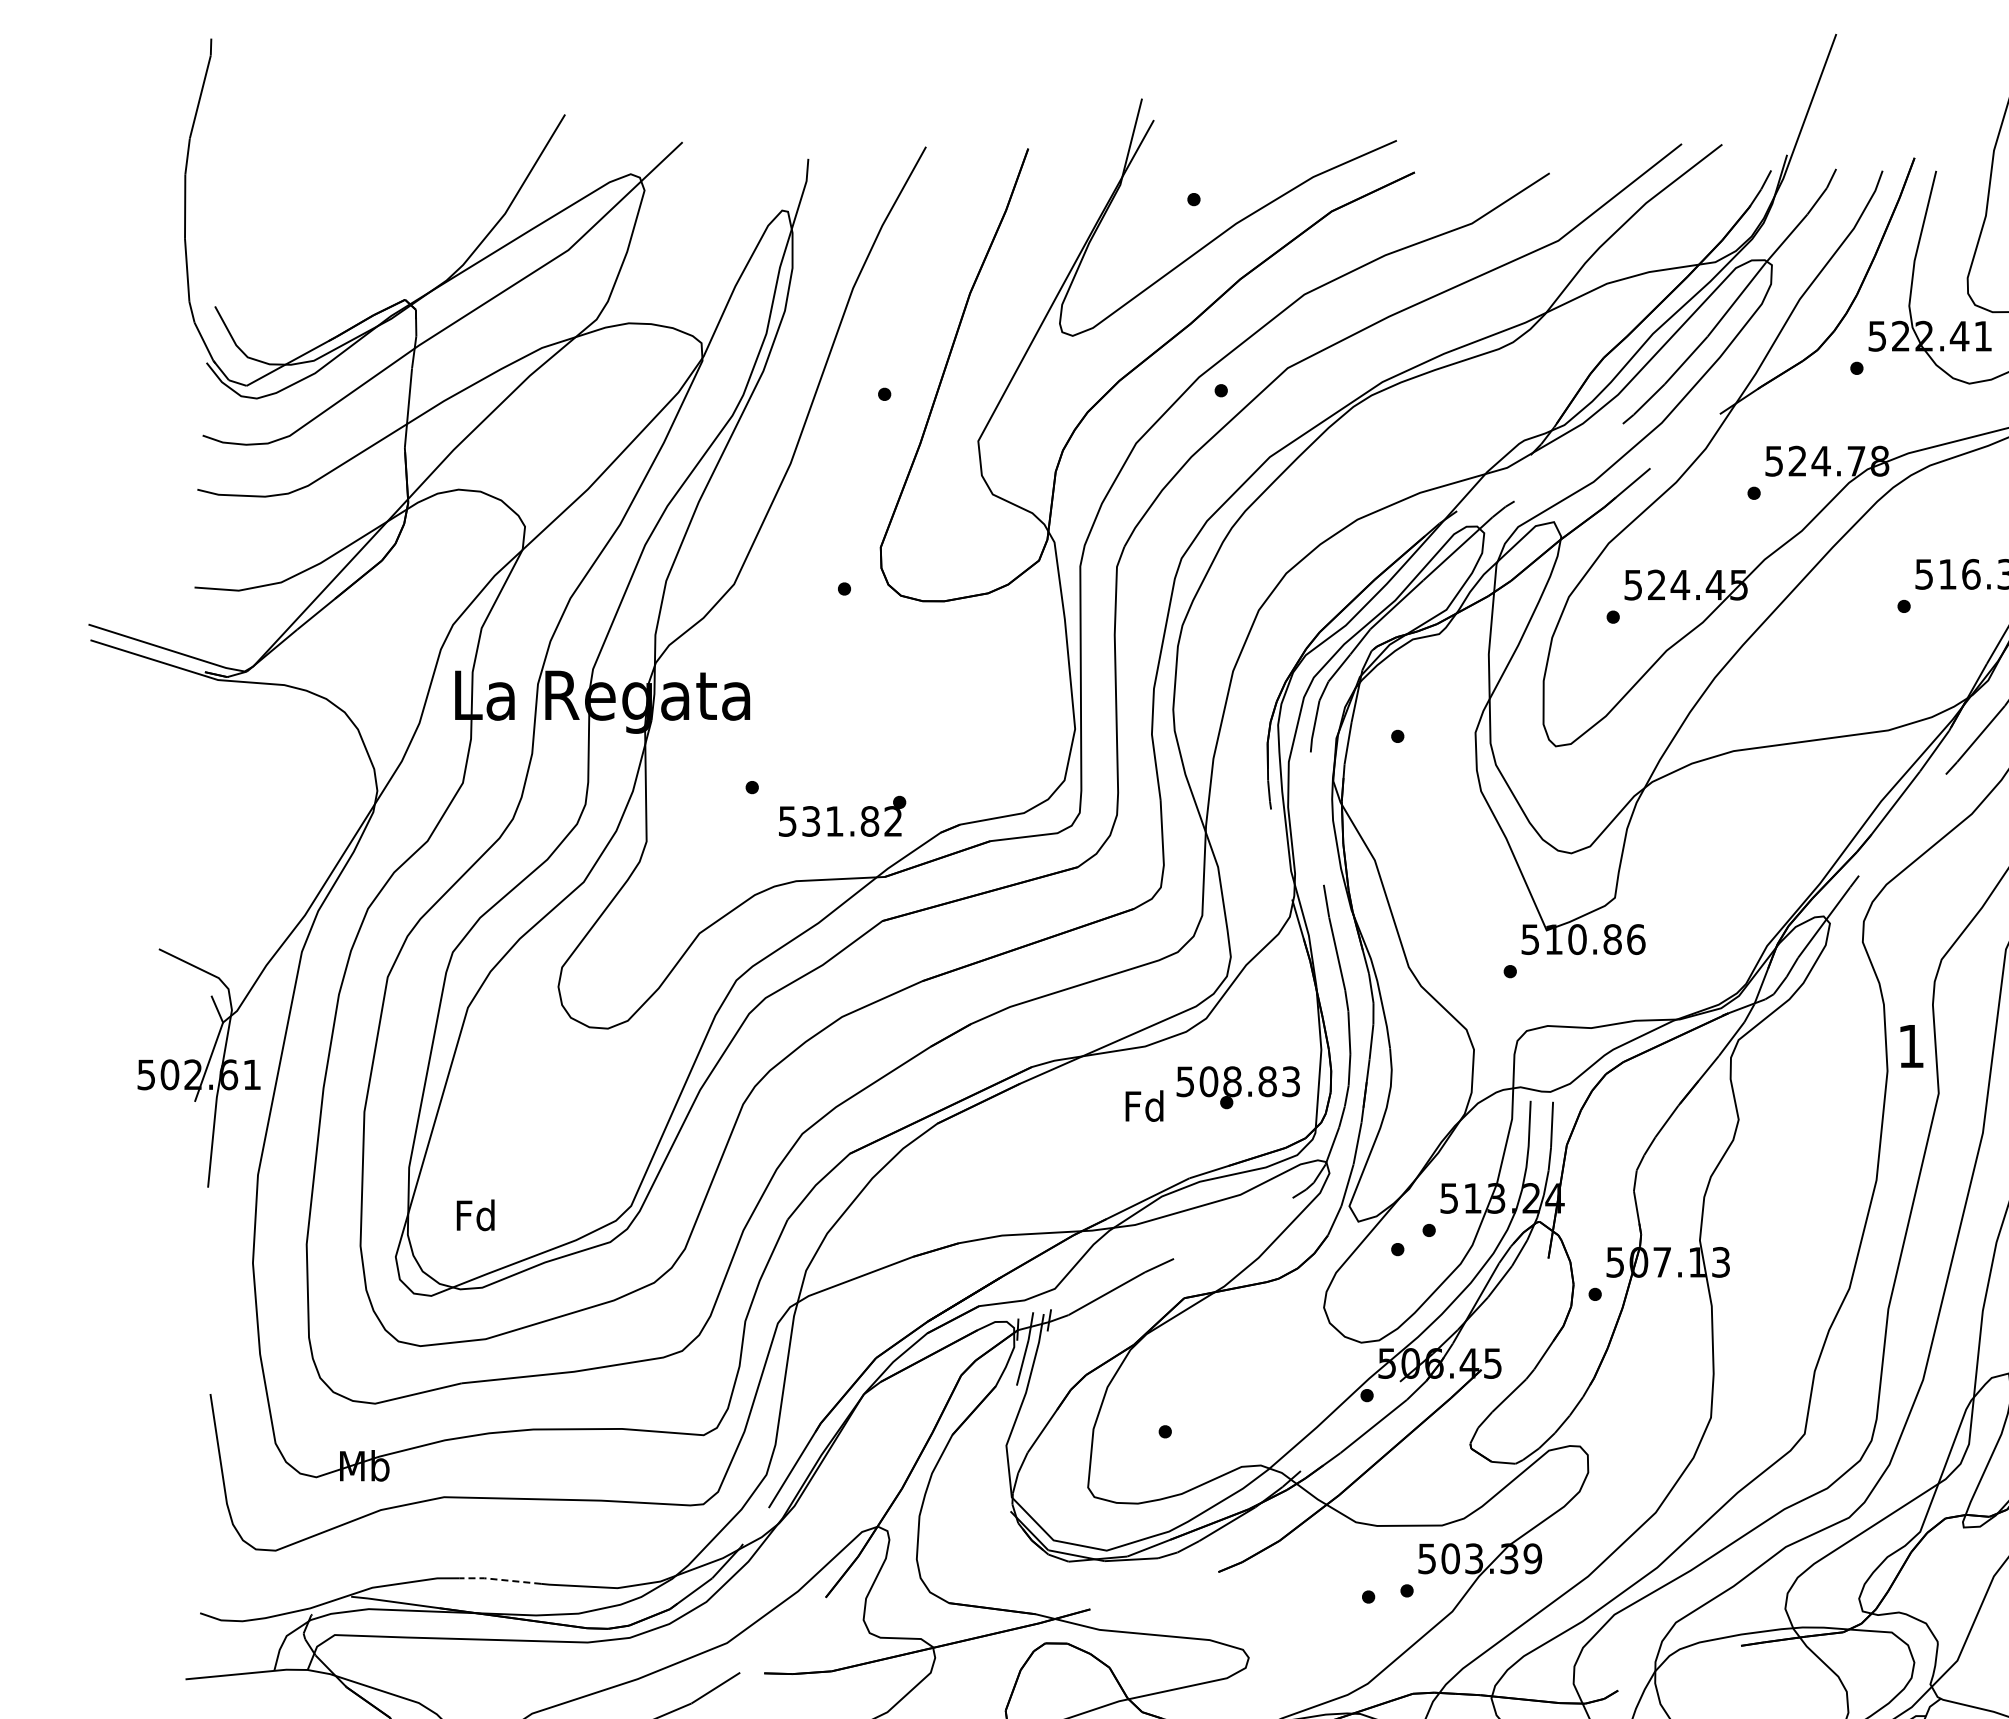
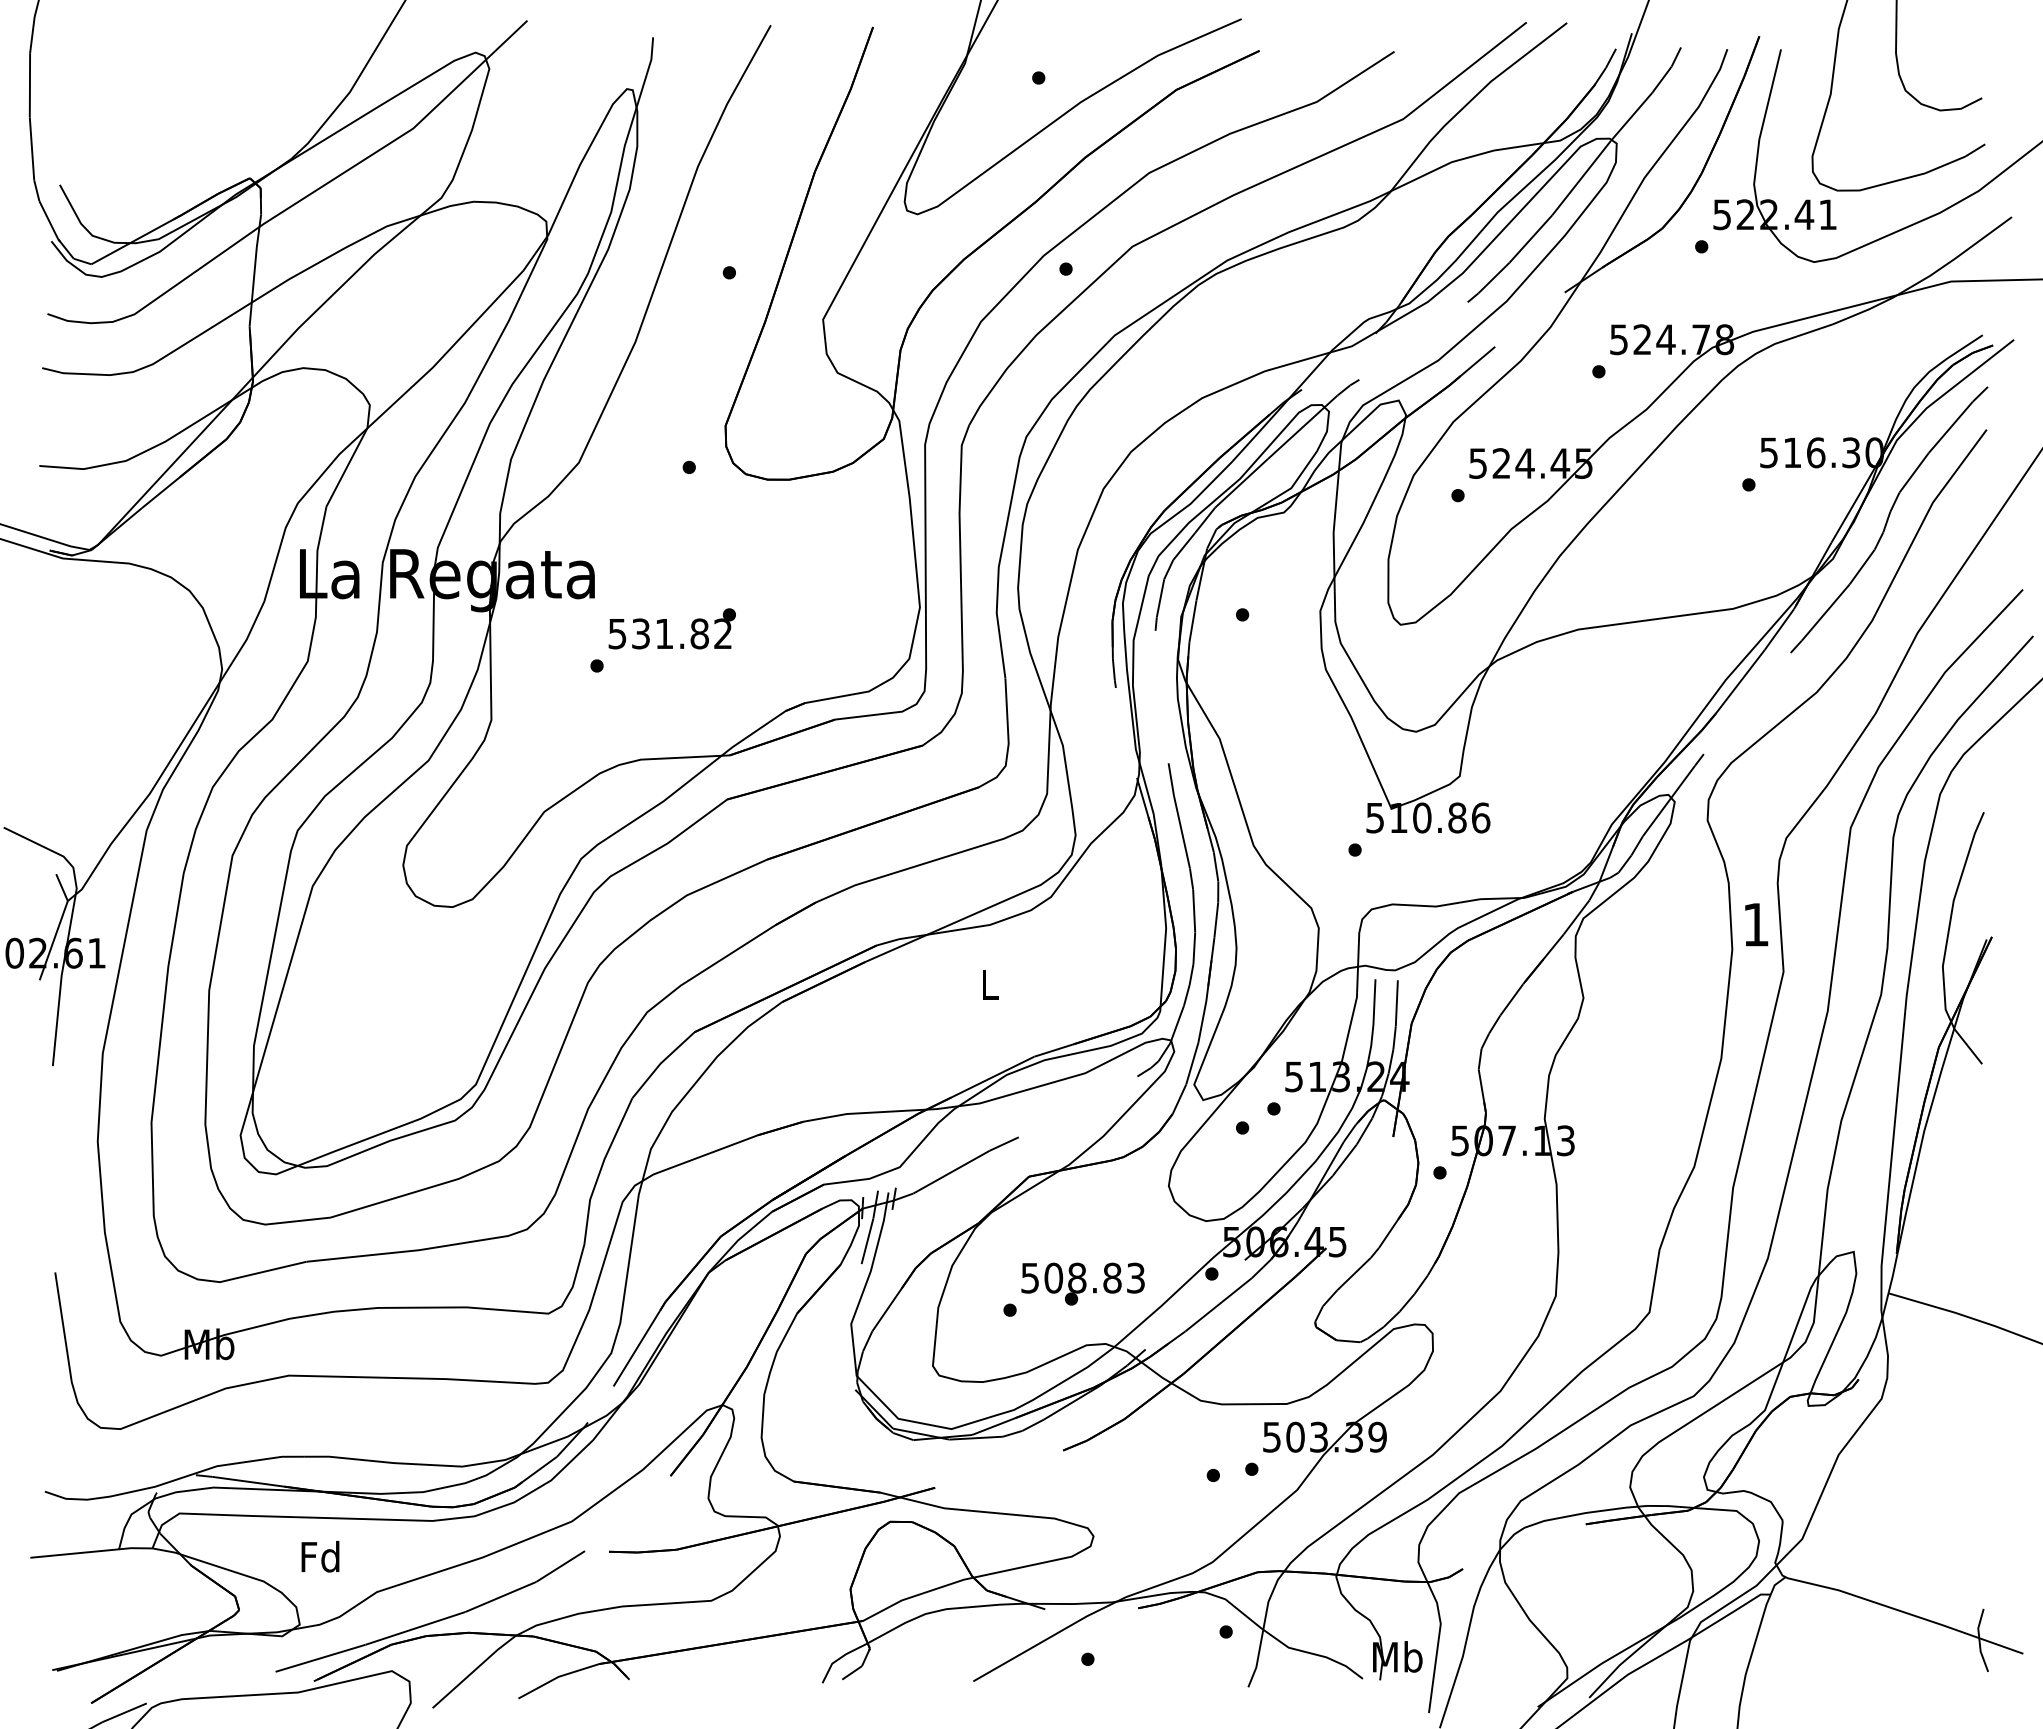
text: (841, 816) -> (671, 628), moved
text: (1237, 1087) -> (1082, 1283), moved
text: (1144, 1106) -> (989, 984), Fd -> L
text: (475, 1215) -> (320, 1556), moved
line: (499, 1580) -> (344, 1458), dashed -> solid

